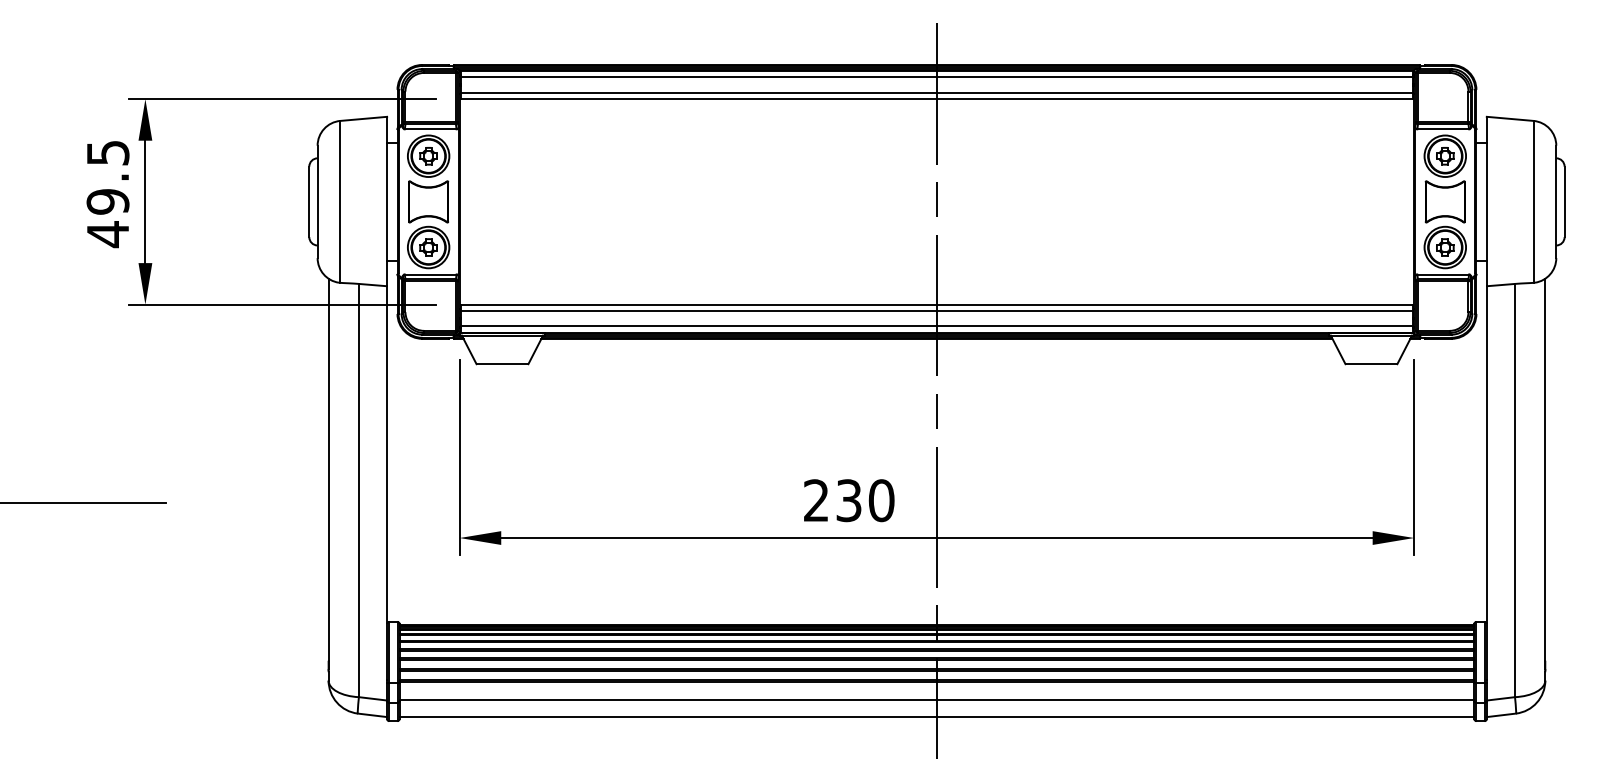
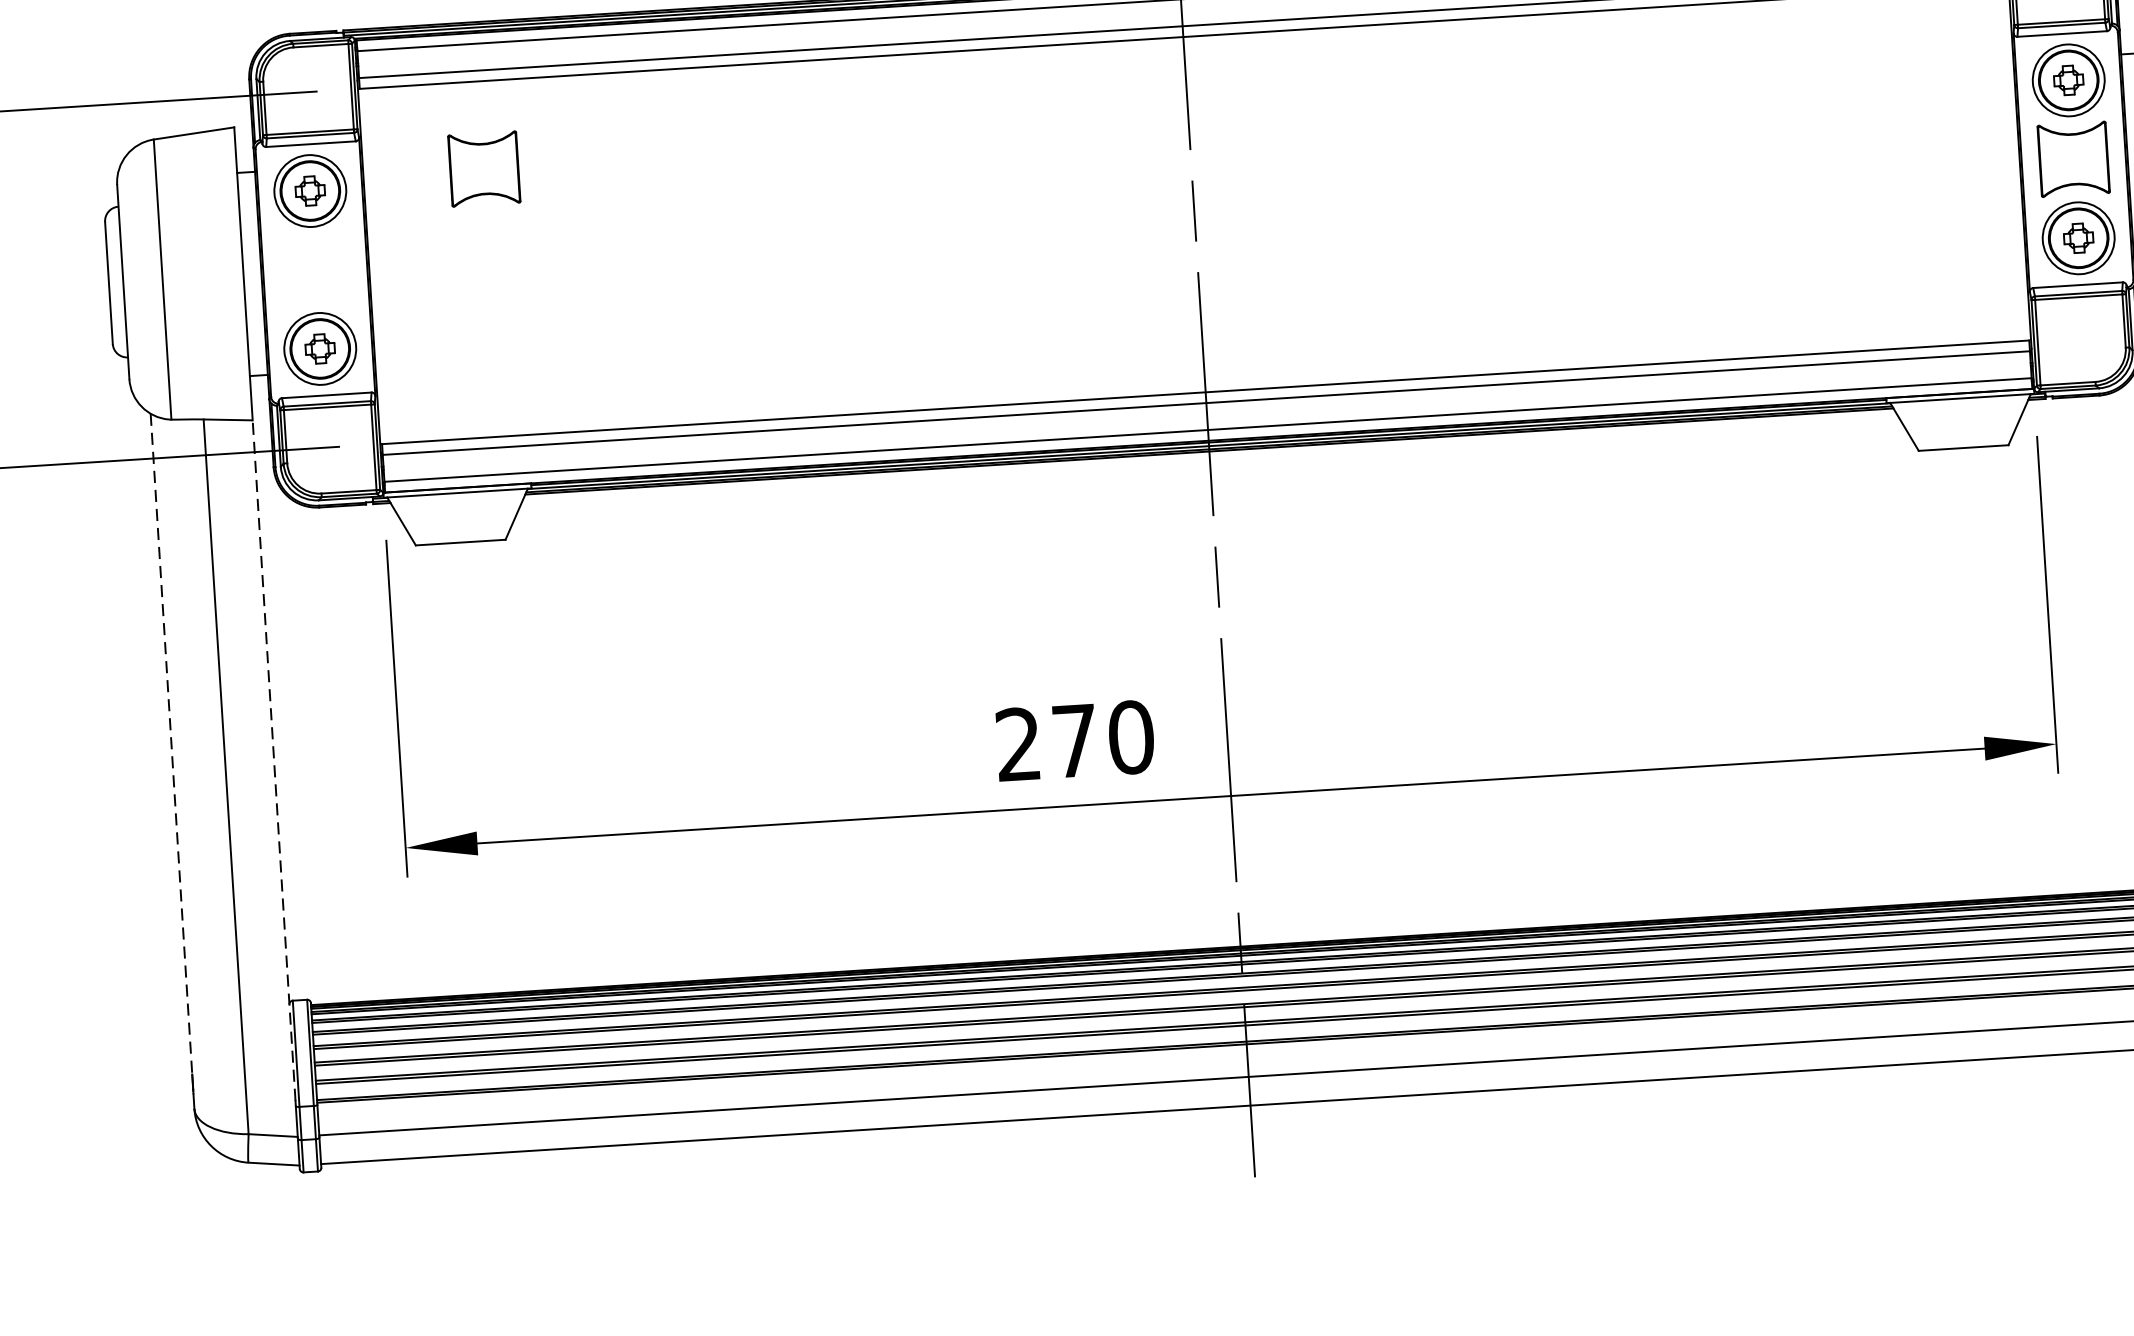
part: (428, 201) -> (484, 168), moved
line: (328, 469) -> (171, 743), solid -> dashed
line: (387, 482) -> (274, 759), solid -> dashed
text: (848, 500) -> (1073, 740), 230 -> 270

